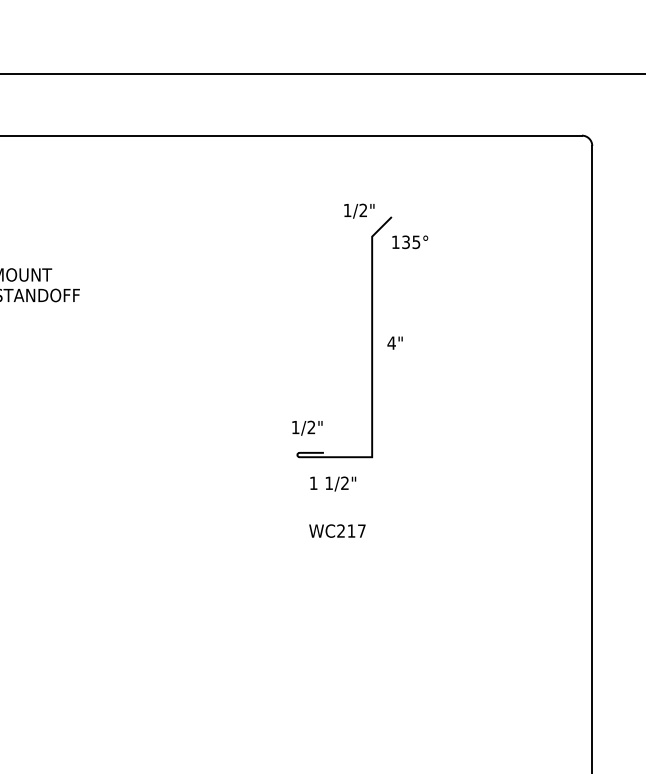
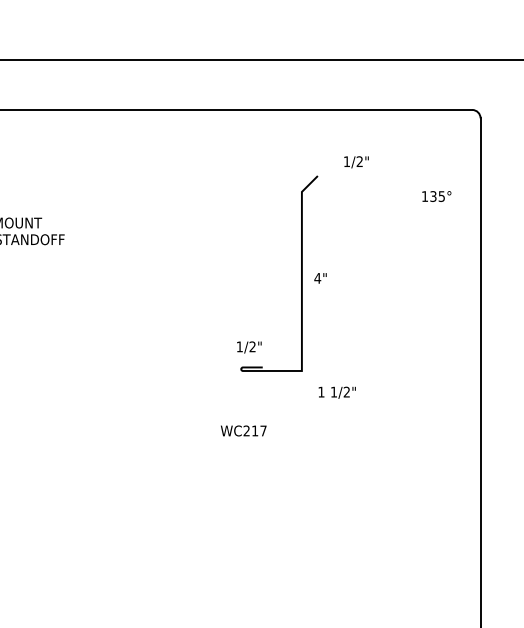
text: (359, 211) -> (356, 162), moved
text: (409, 242) -> (436, 196), moved
text: (332, 483) -> (336, 392), moved
text: (337, 530) -> (243, 430), moved

